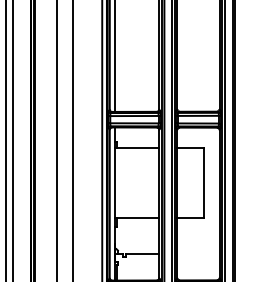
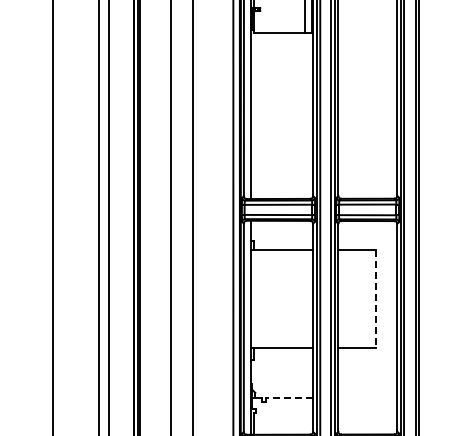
line: (203, 183) -> (375, 299), solid -> dashed
line: (142, 253) -> (289, 397), solid -> dashed

